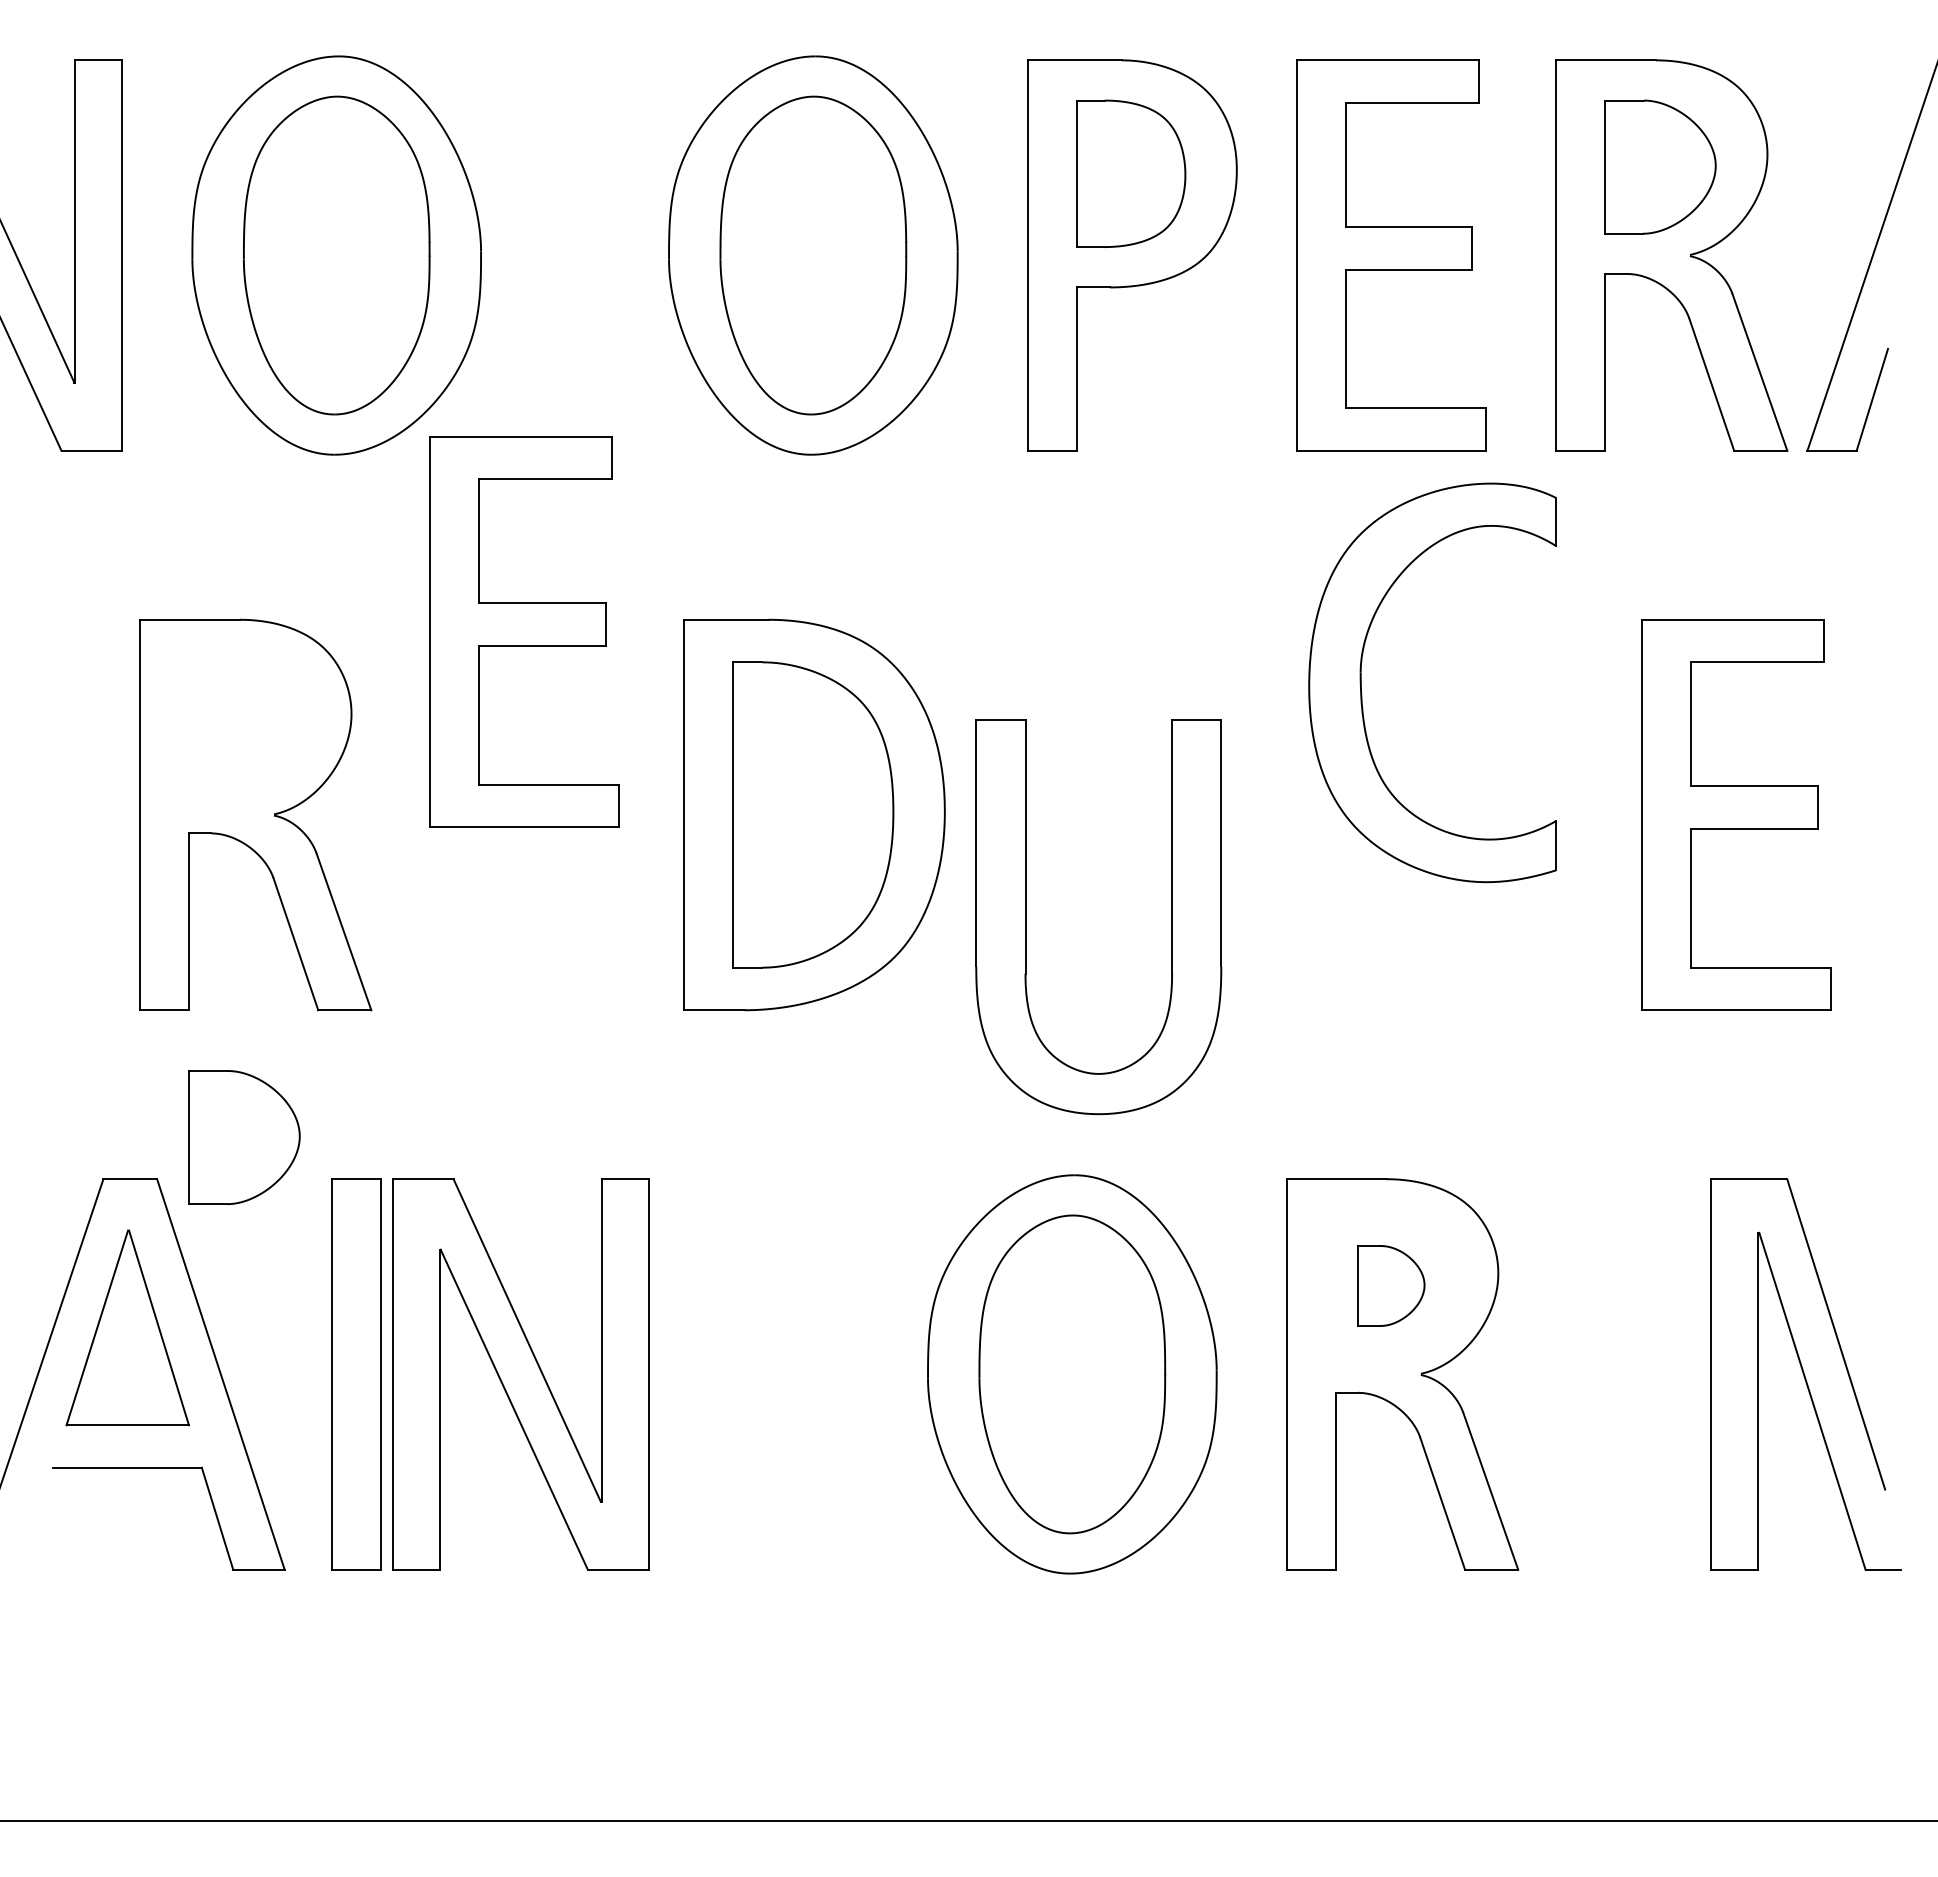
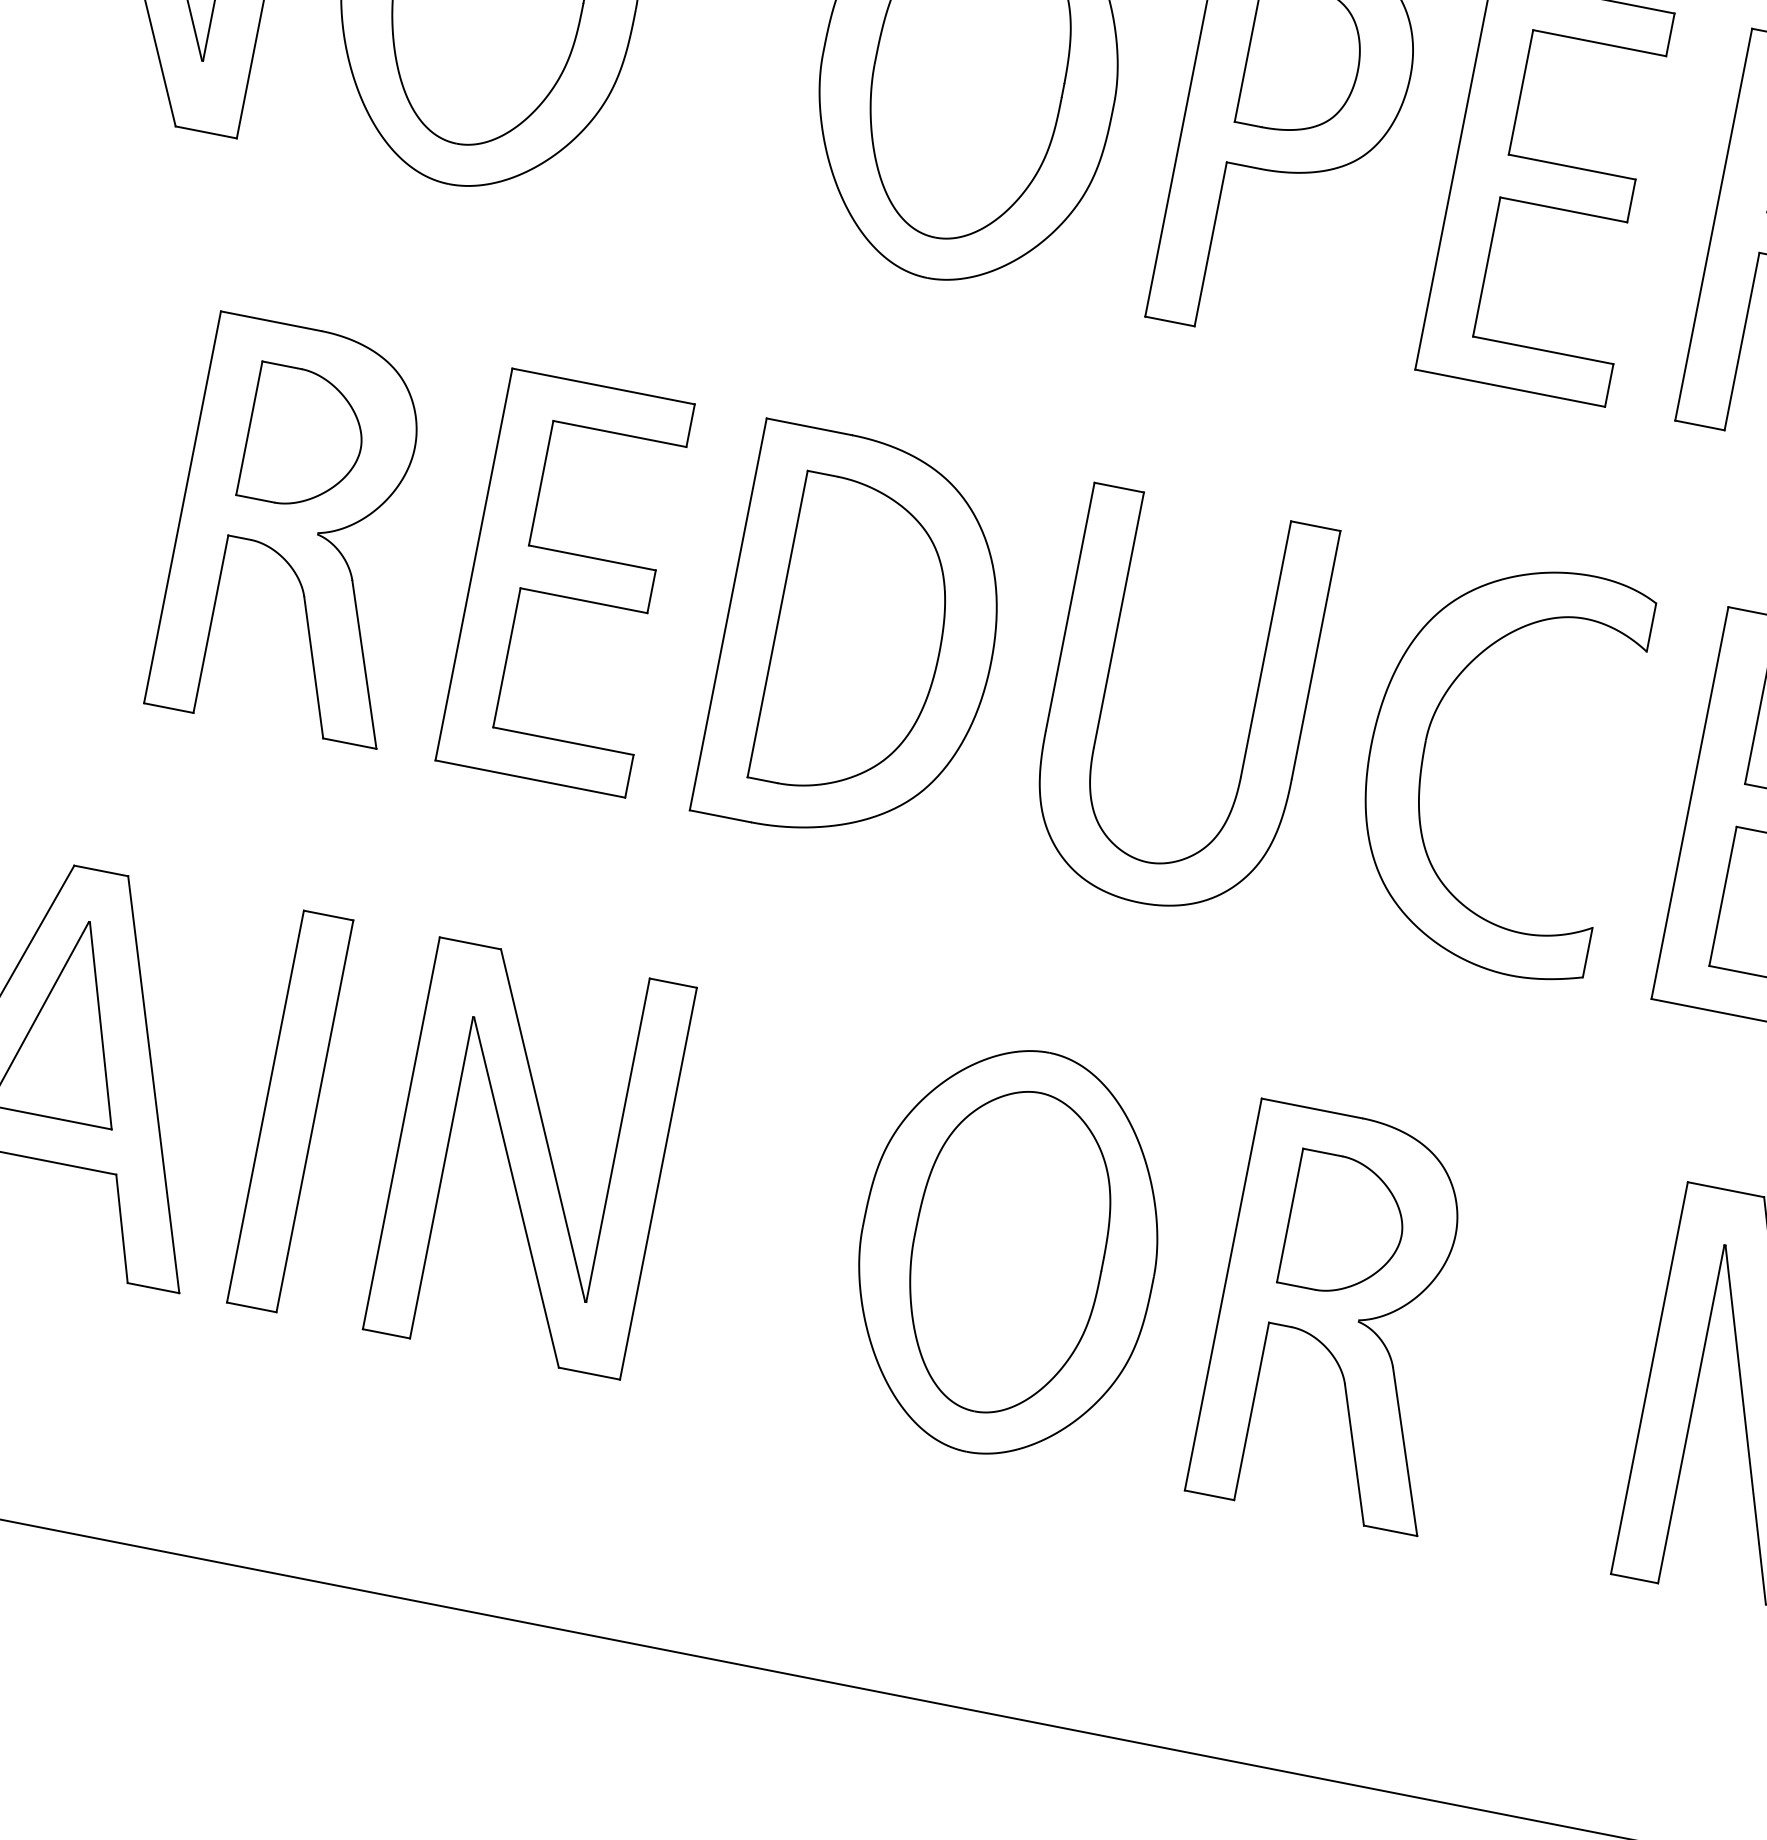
part: (524, 631) -> (568, 582), moved
part: (1362, 693) -> (1423, 761), moved
part: (1026, 917) -> (1106, 691), moved
part: (244, 1137) -> (305, 439), moved
part: (1391, 1285) -> (1346, 1225), size x1.67
part: (520, 1374) -> (529, 1158), moved

